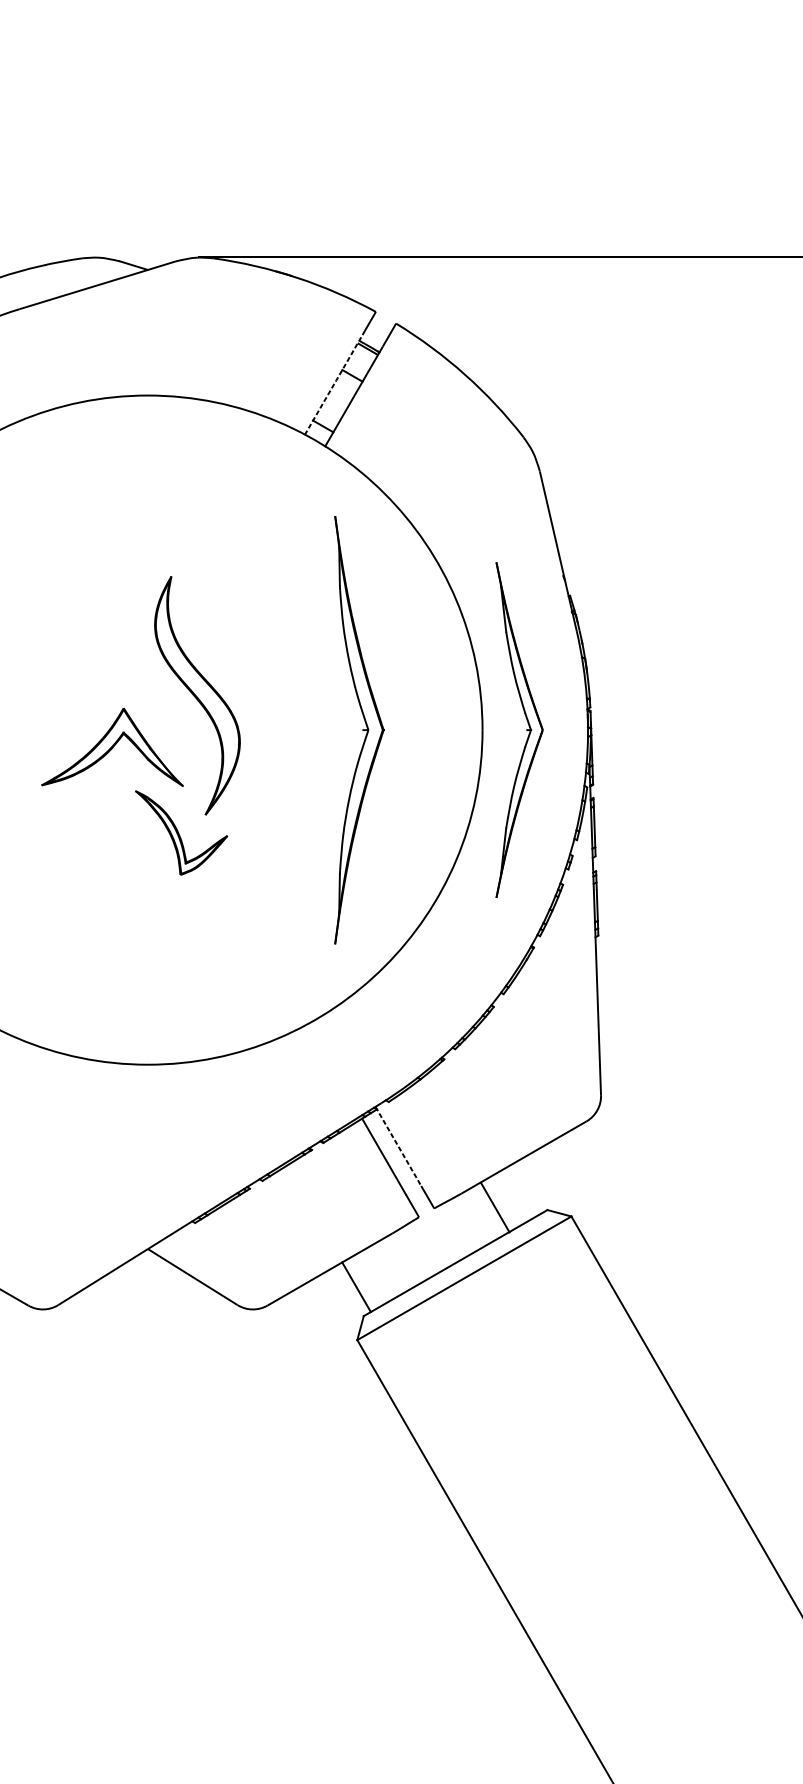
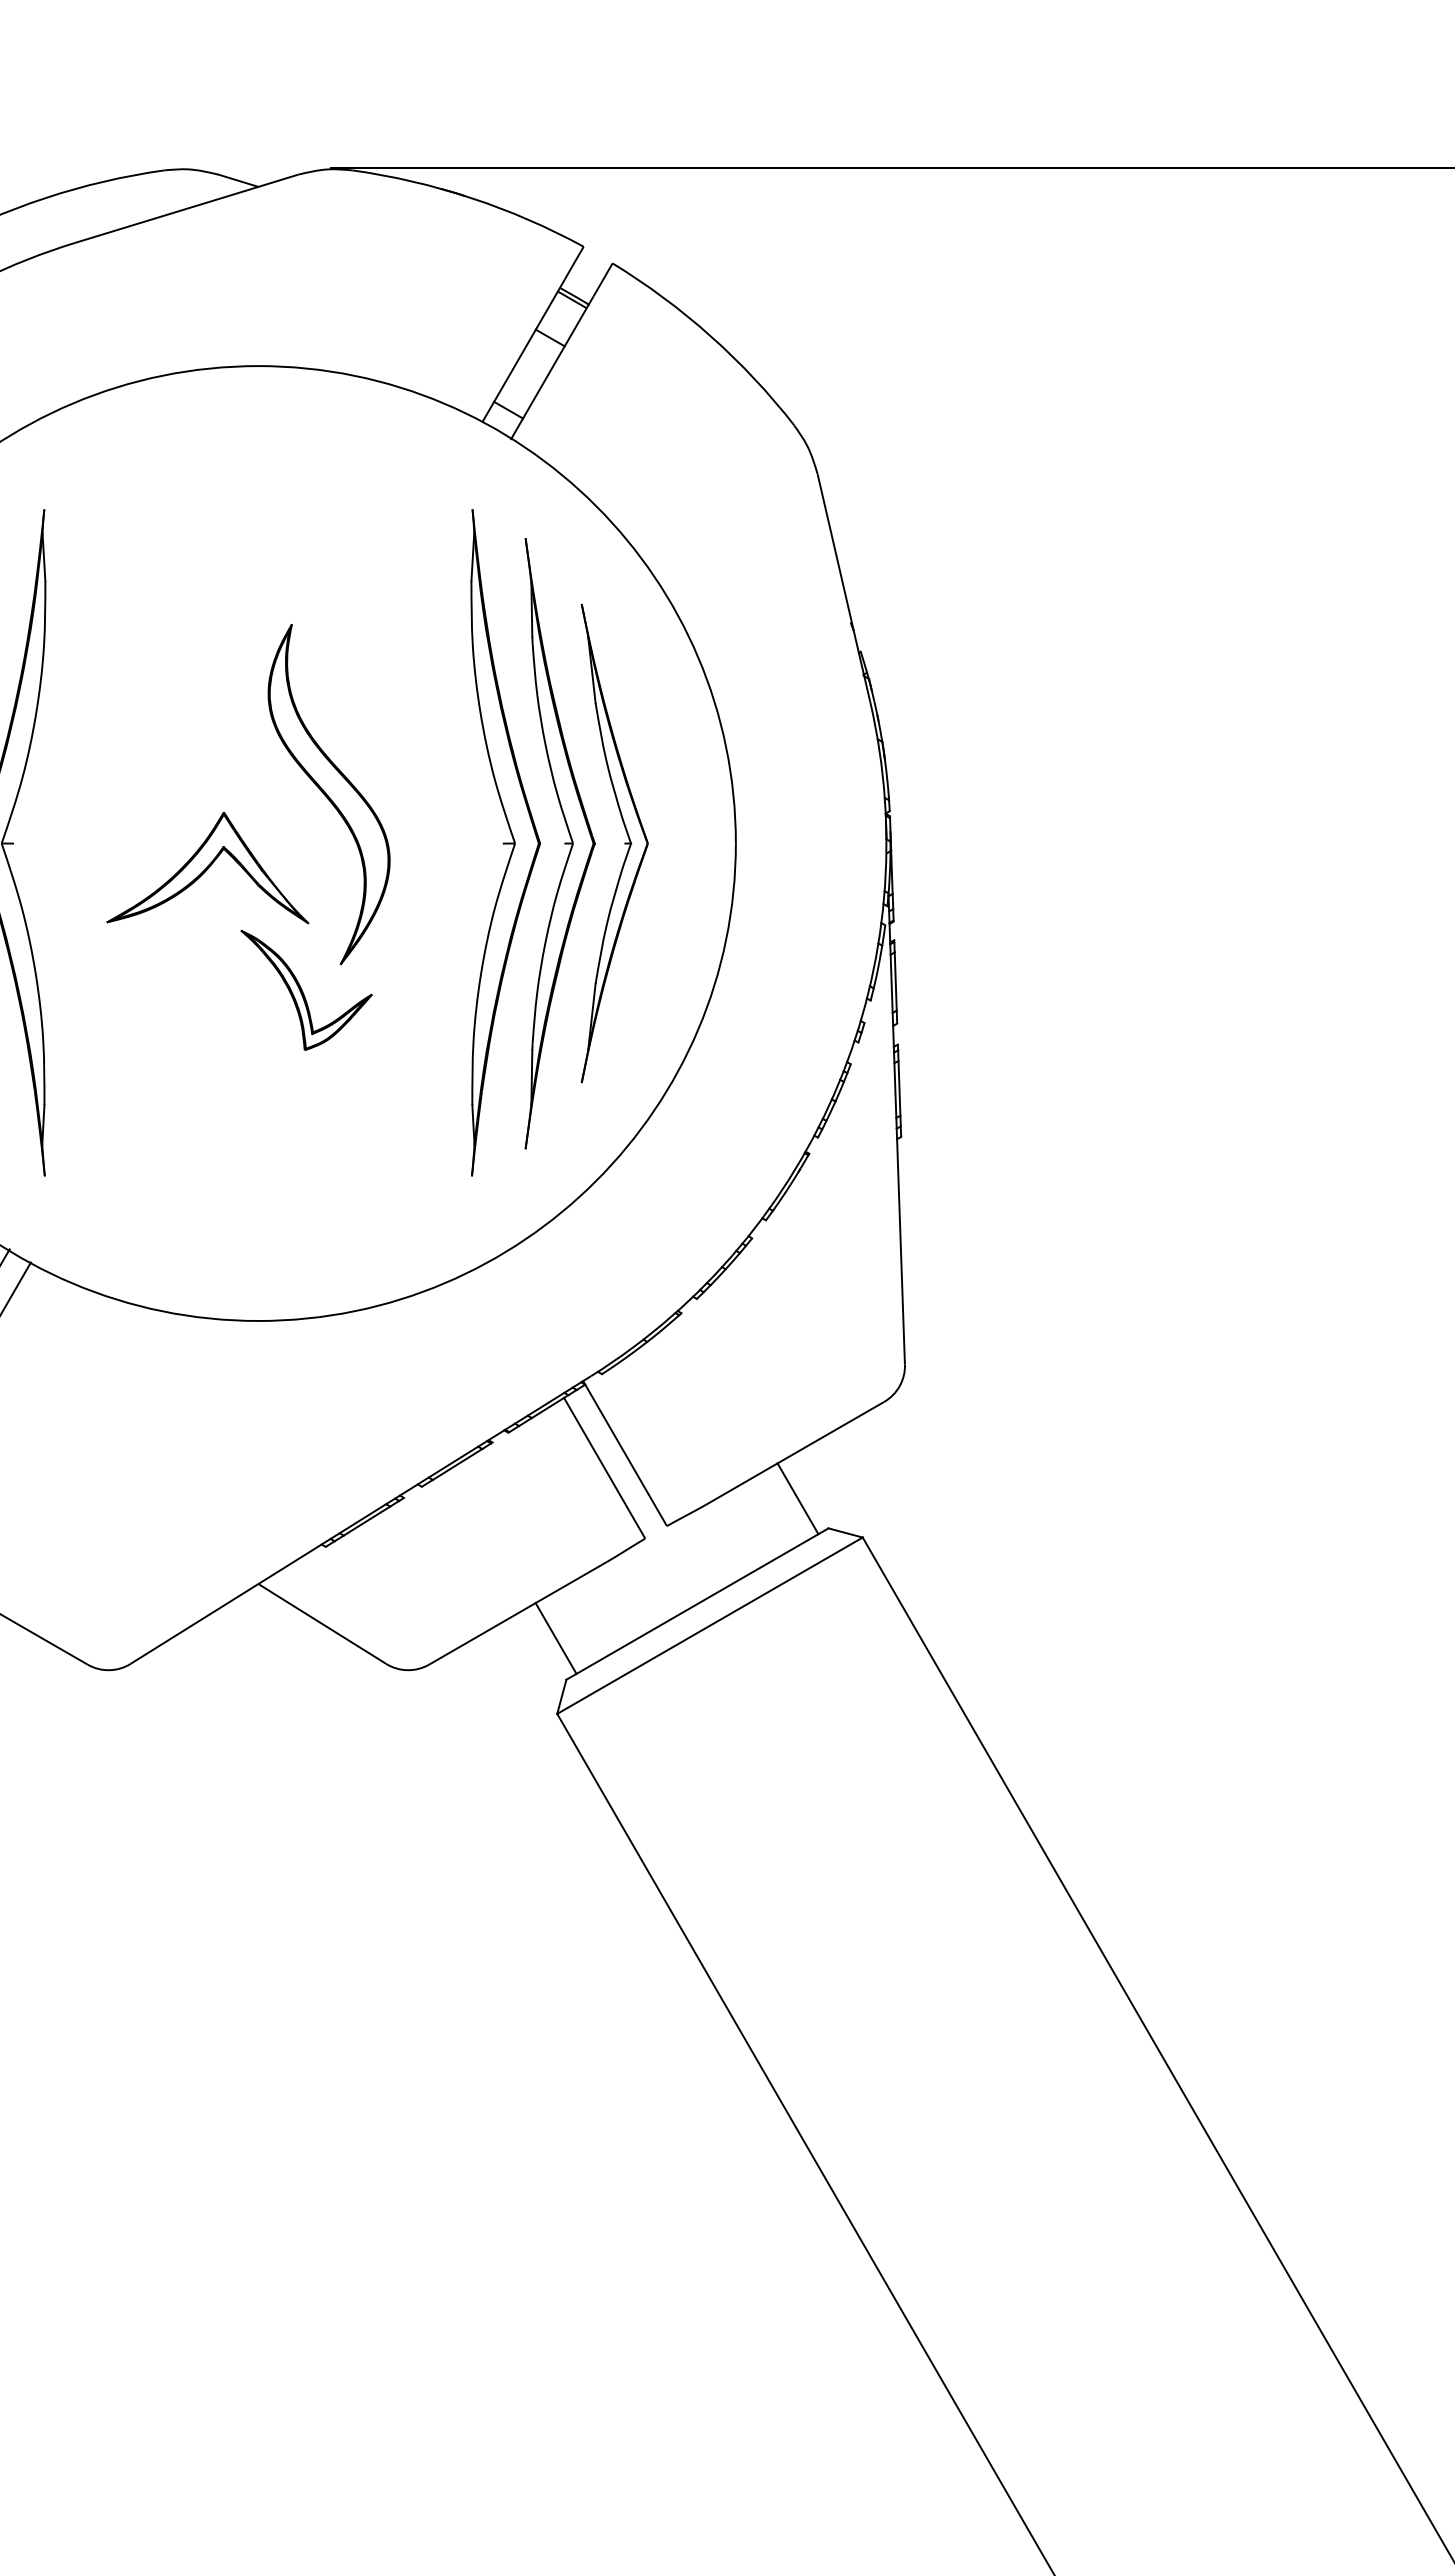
line: (334, 384) -> (524, 350), dashed -> solid
part: (321, 729) -> (505, 842), added
part: (526, 730) -> (624, 843), moved
line: (398, 1146) -> (616, 1437), dashed -> solid
line: (494, 1207) -> (797, 1498), moved

